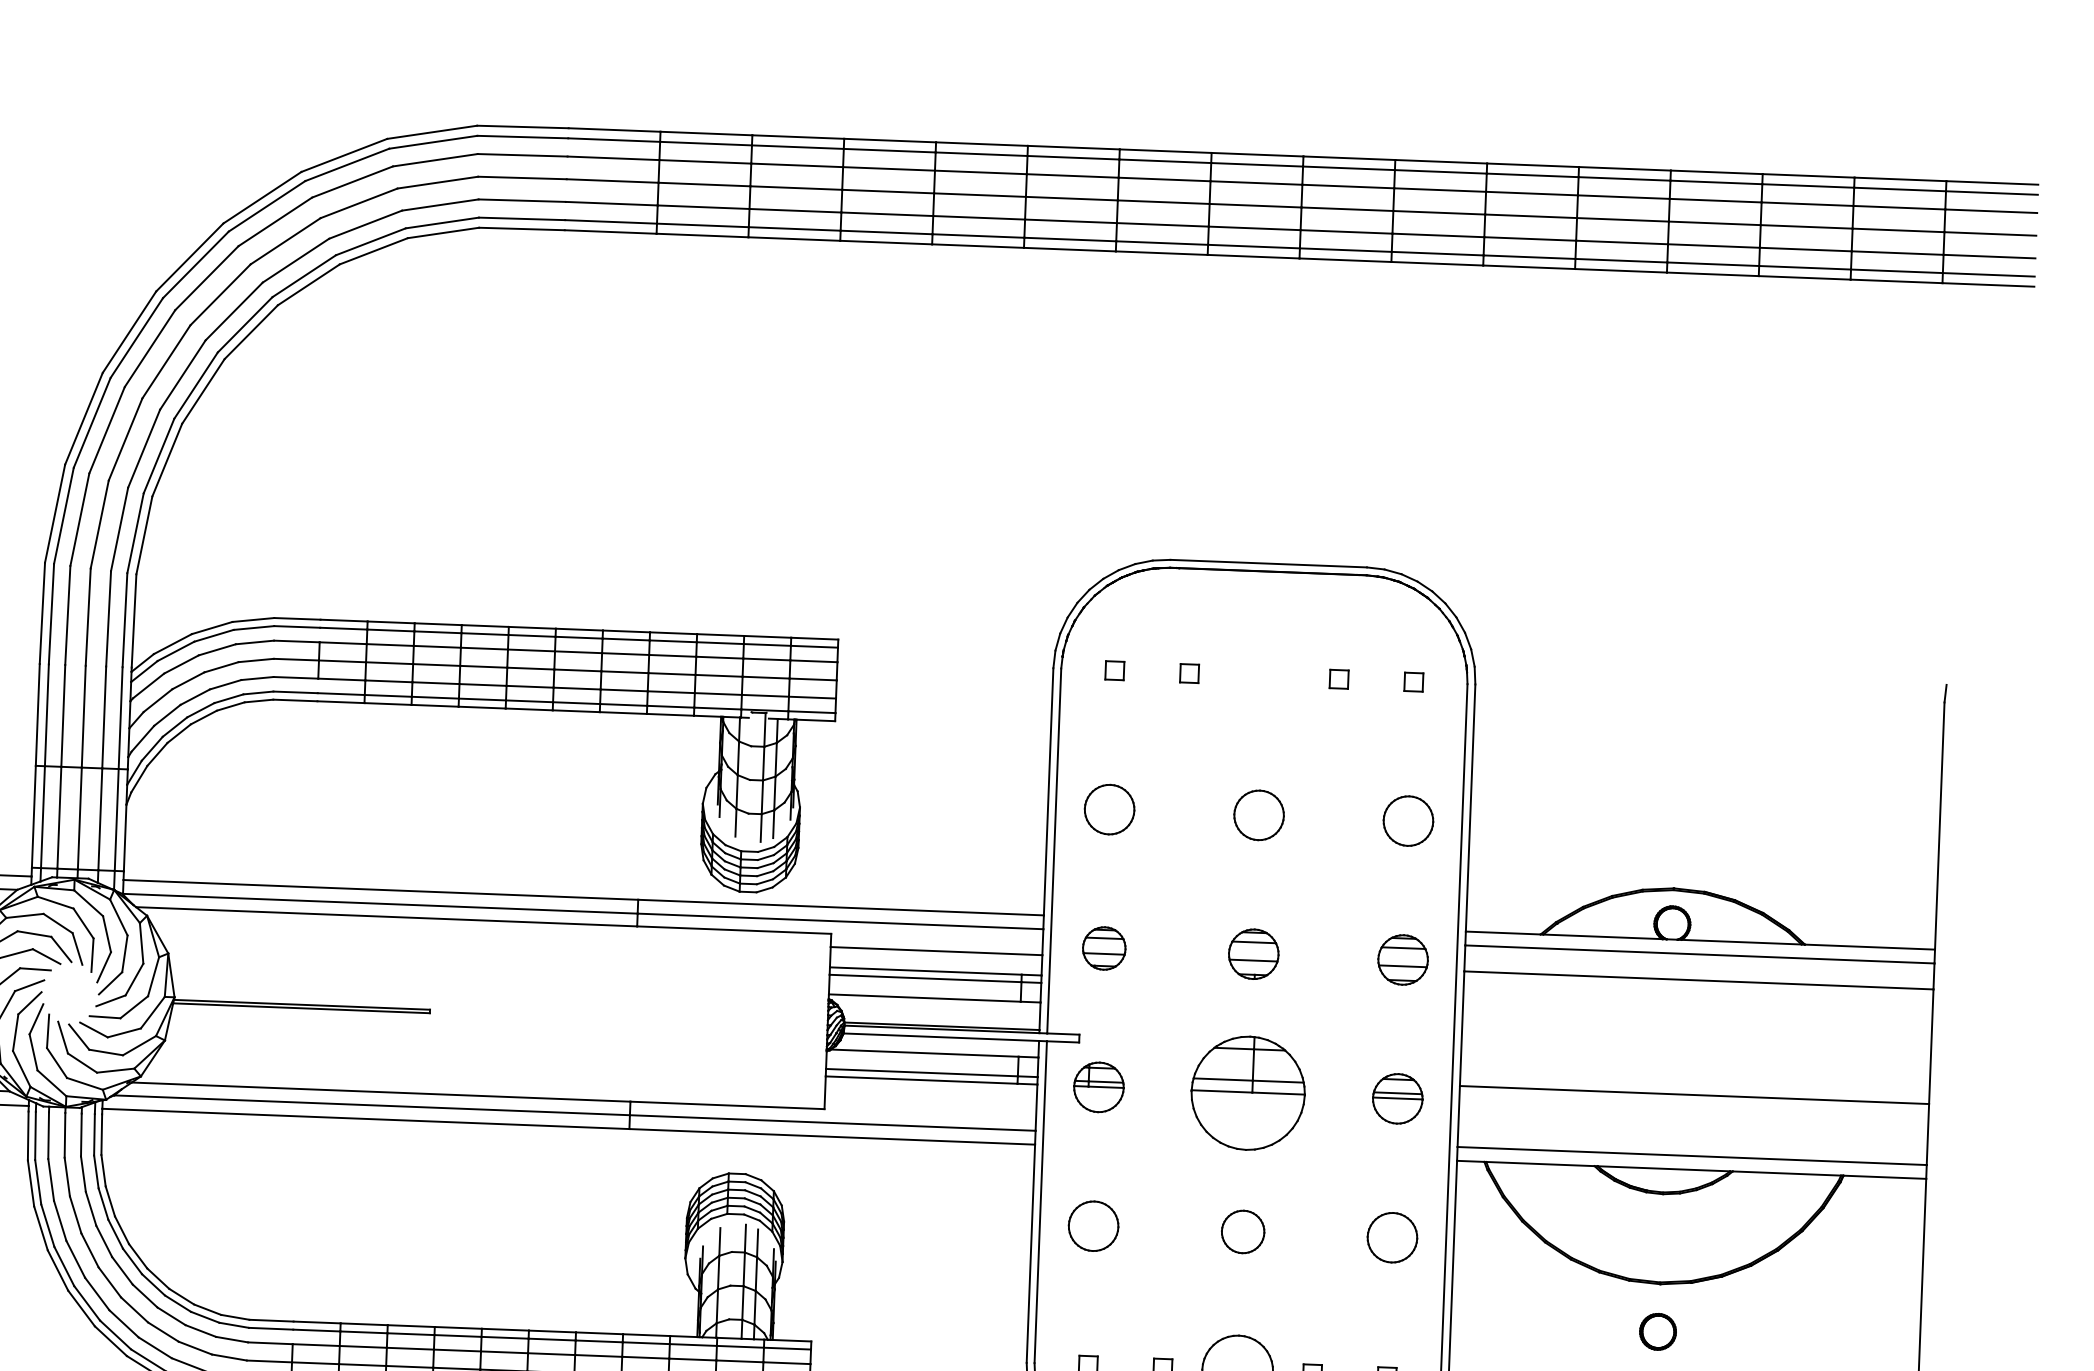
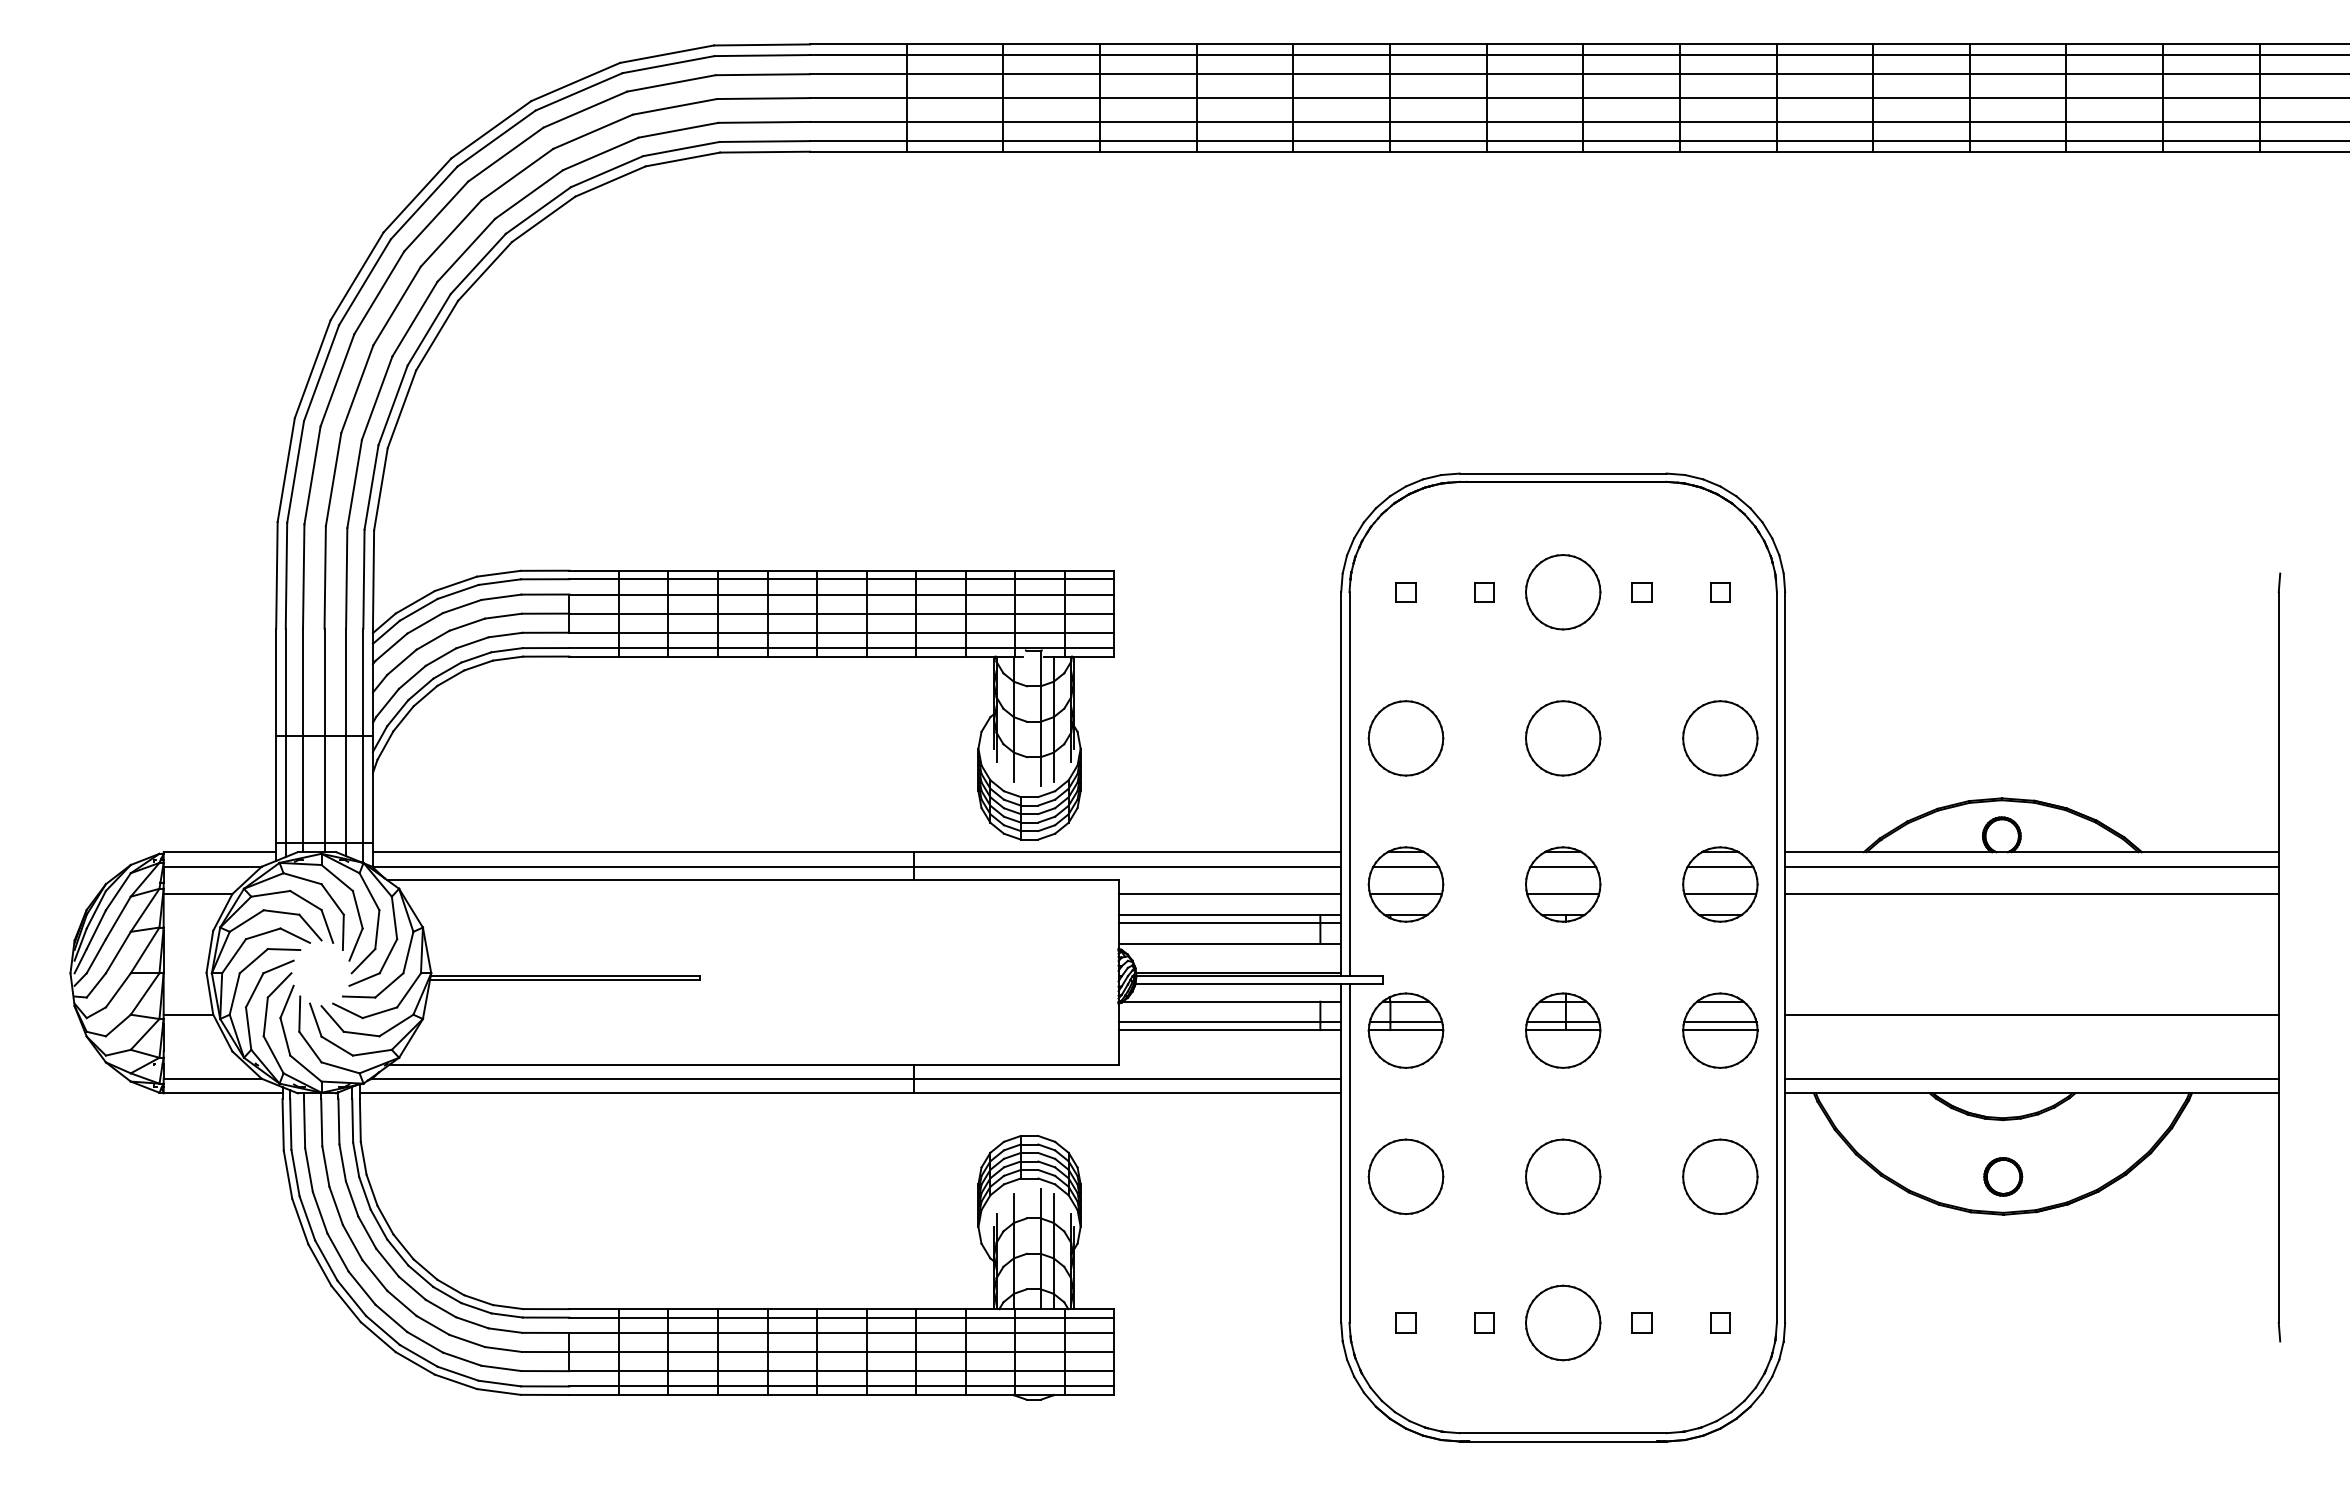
part: (1264, 676) -> (1563, 592), added
part: (1109, 809) -> (1405, 738), size x1.43
part: (1259, 815) -> (1563, 738), size x1.43
part: (1408, 821) -> (1720, 738), size x1.43
part: (1103, 948) -> (1405, 884), size x1.67
part: (1253, 954) -> (1563, 884), size x1.43
part: (1403, 959) -> (1720, 884), size x1.43
part: (1098, 1087) -> (1405, 1030), size x1.43
part: (1248, 1093) -> (1563, 1030), size x0.62
part: (1397, 1098) -> (1720, 1030), size x1.43
part: (1093, 1226) -> (1405, 1176), size x1.43
part: (1243, 1231) -> (1563, 1176), size x1.67
part: (1392, 1237) -> (1720, 1176), size x1.43
part: (1658, 1331) -> (2003, 1176), moved

